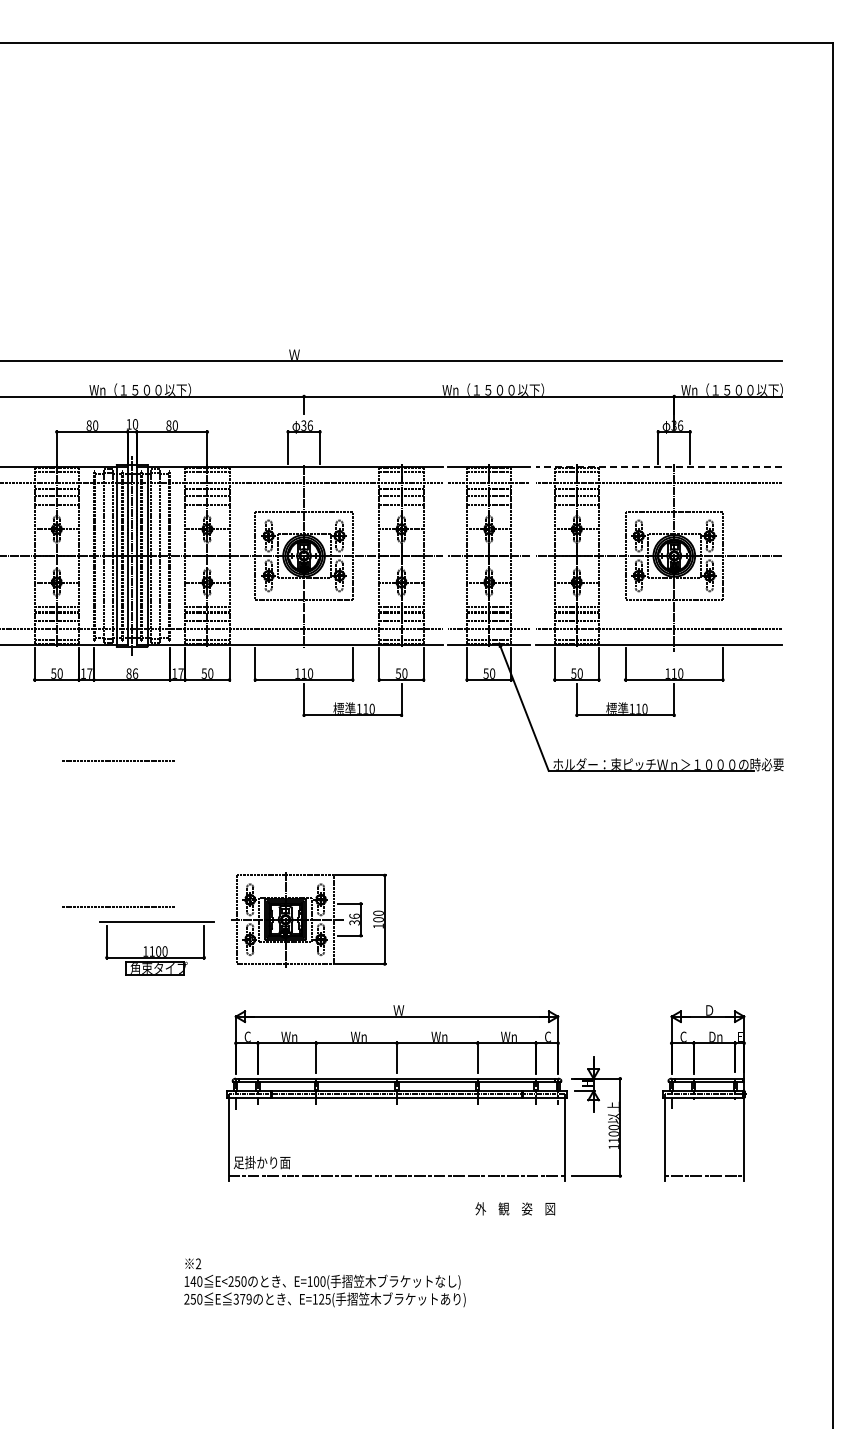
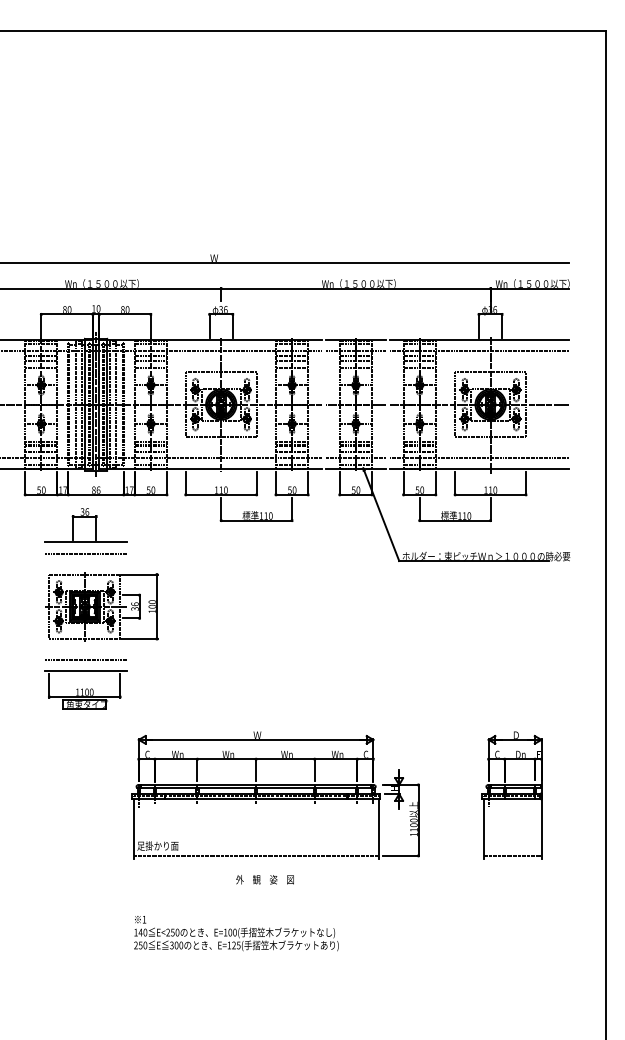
line: (658, 467) -> (479, 340), dashed -> solid
part: (117, 710) -> (85, 517), added
part: (308, 919) -> (101, 606), moved
part: (156, 948) -> (85, 690), moved
part: (423, 1093) -> (275, 795), moved
text: (515, 1208) -> (265, 879), moved
text: (198, 1263) -> (144, 919), 2 -> 1
text: (245, 1298) -> (178, 944), 379 -> 300

